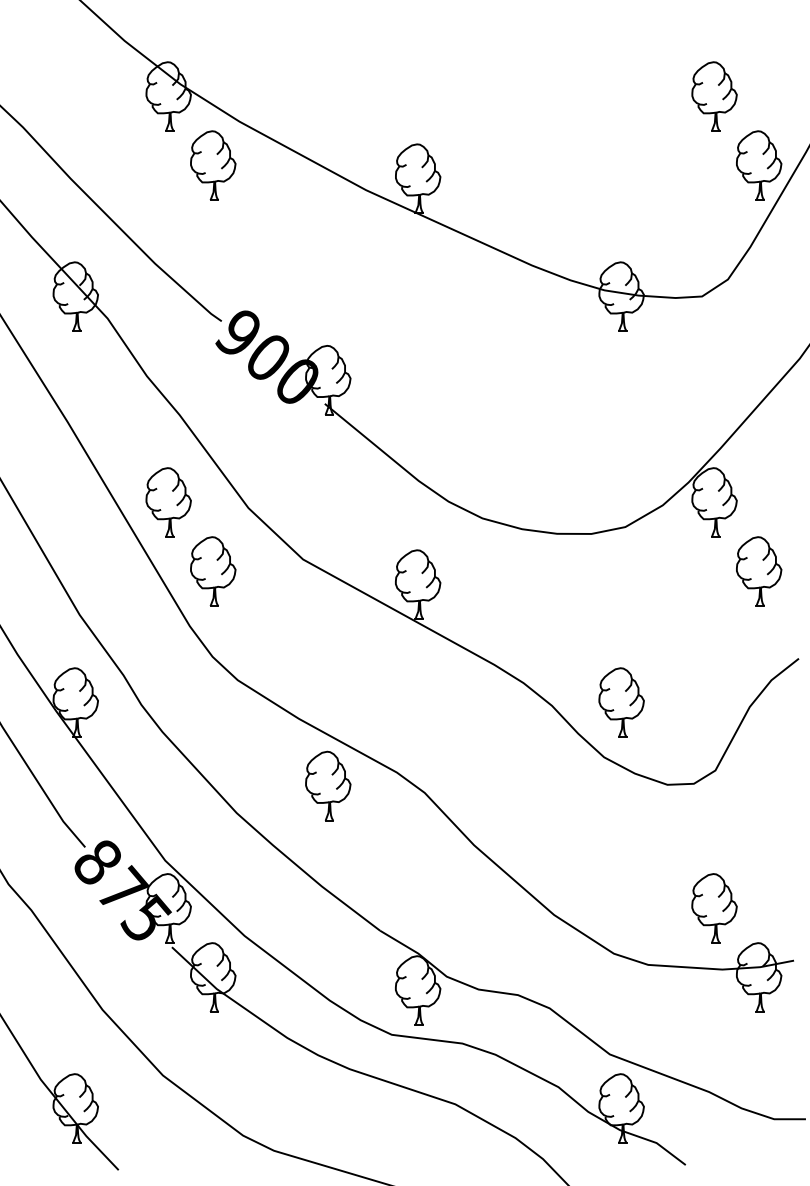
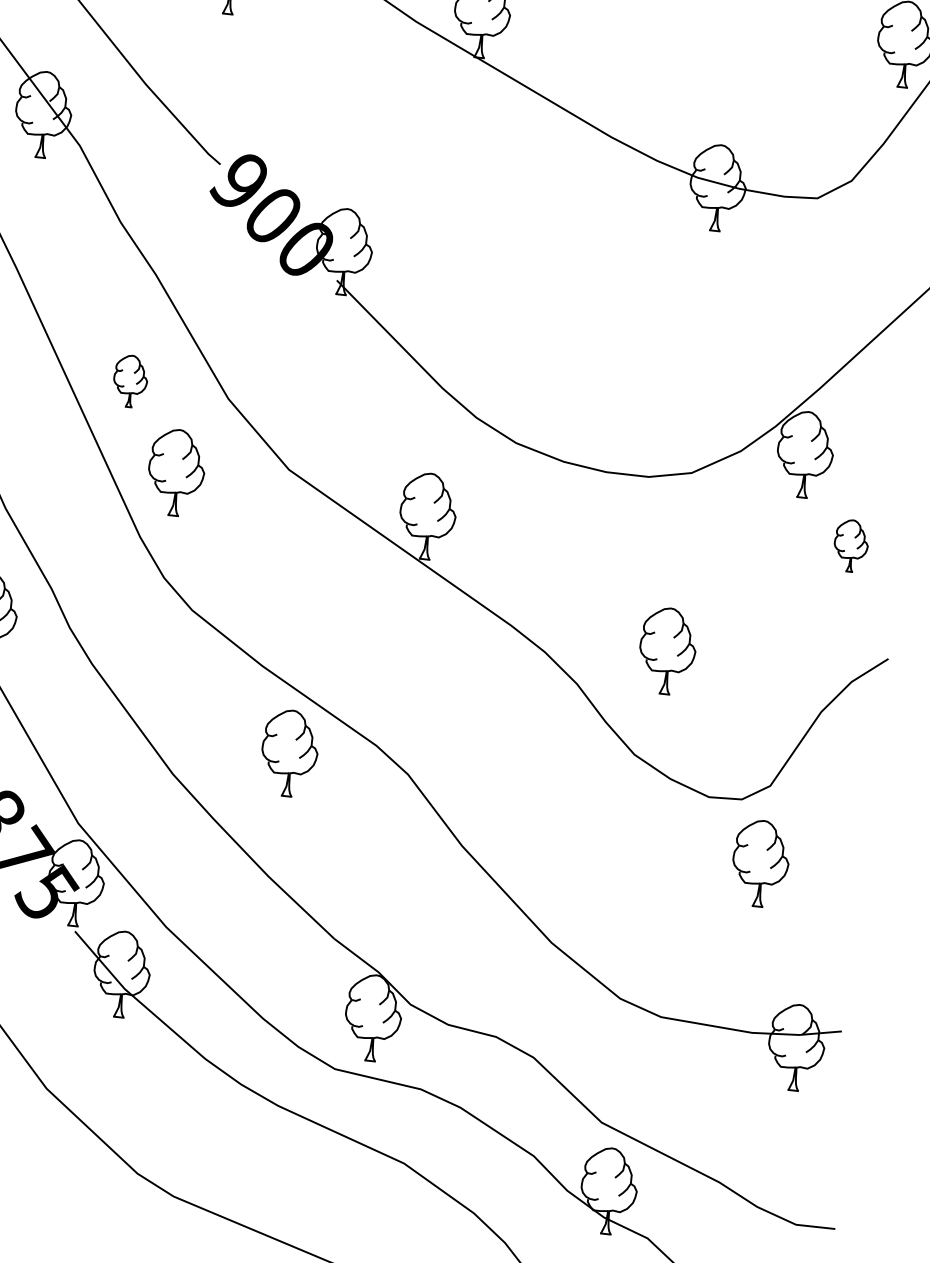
part: (168, 502) -> (130, 381), size x0.6
part: (759, 571) -> (851, 545), size x0.6
part: (621, 702) -> (667, 650), moved
part: (714, 908) -> (760, 863), moved

